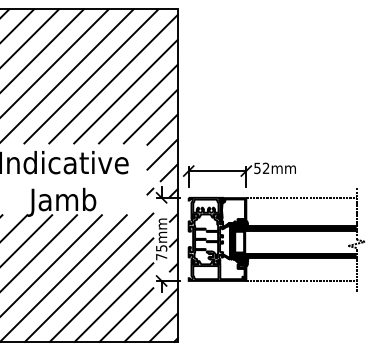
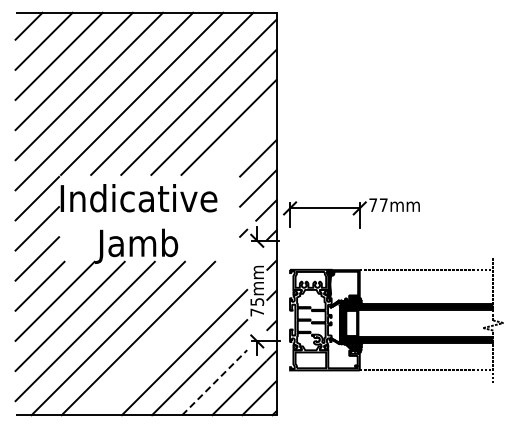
line: (150, 115) -> (243, 141), removed
text: (261, 168) -> (378, 205), 52mm -> 77mm
part: (276, 231) -> (396, 310), moved
line: (89, 277) -> (169, 337), removed
line: (126, 314) -> (214, 382), solid -> dashed

